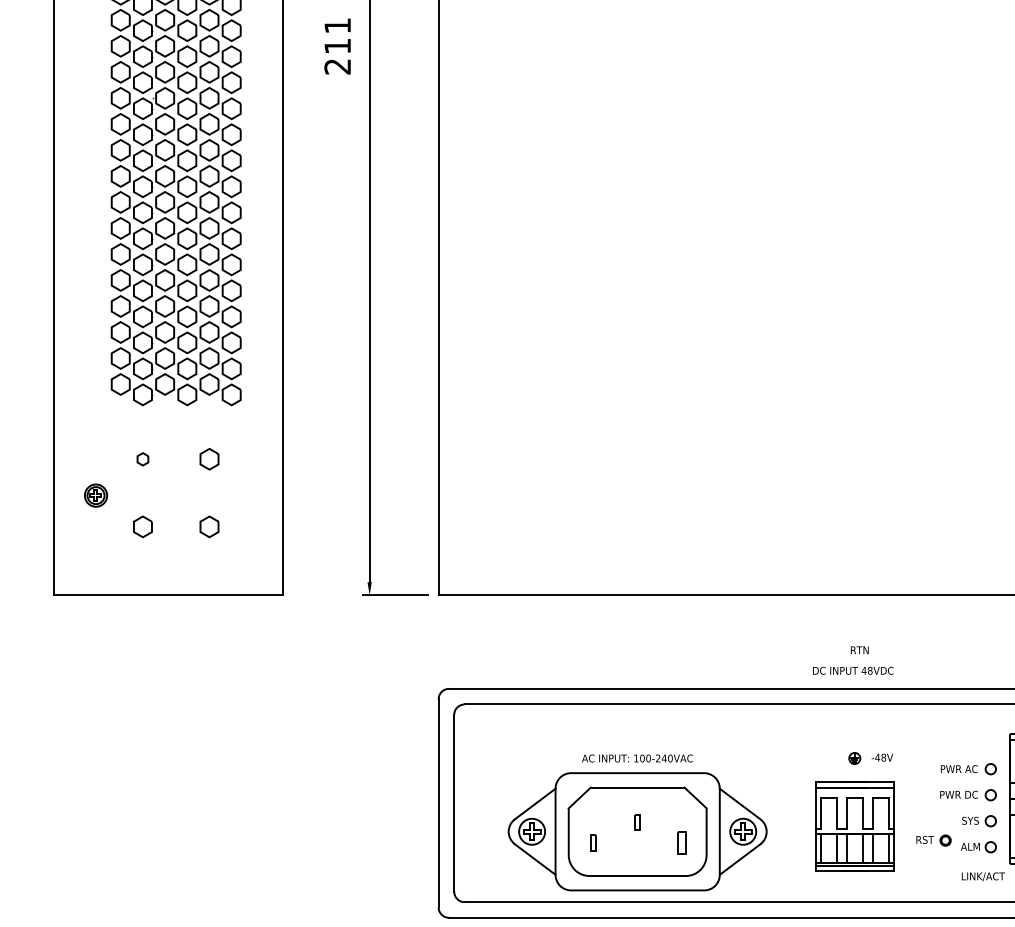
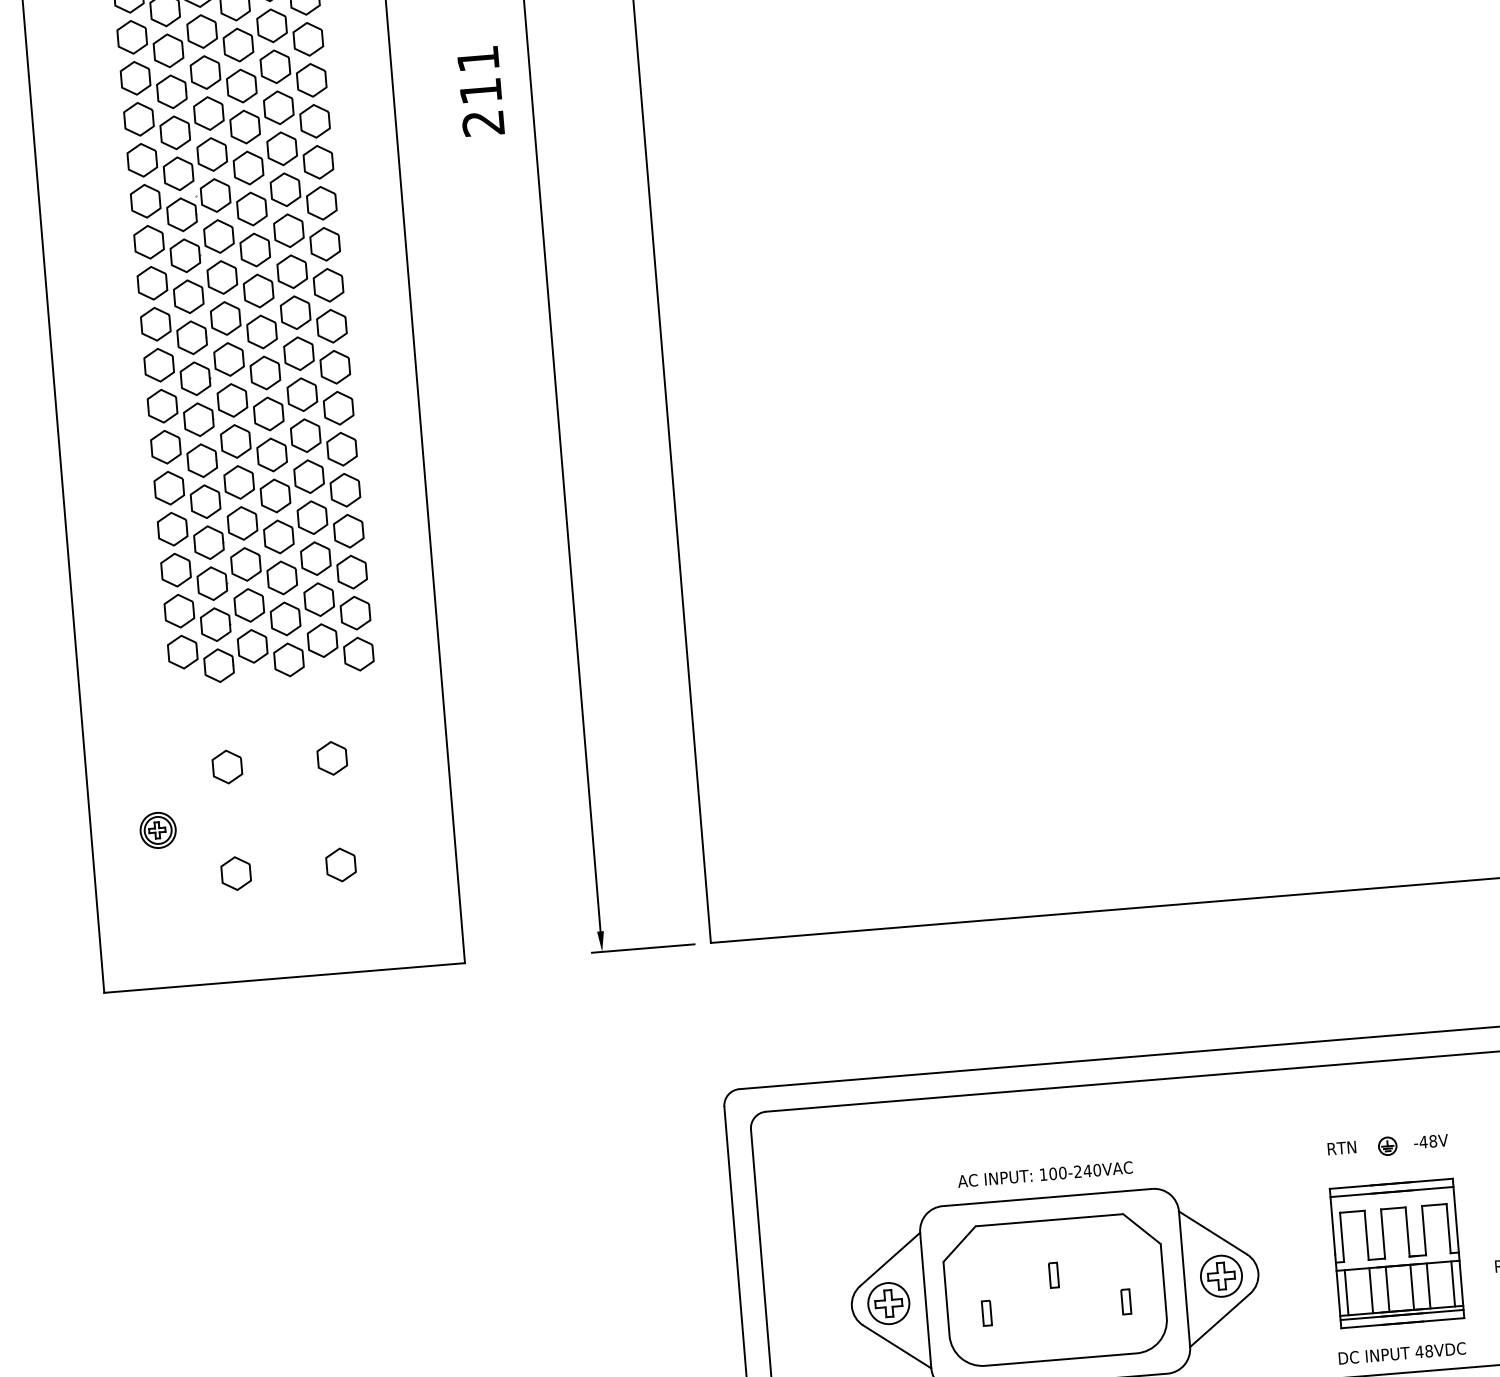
part: (142, 459) -> (226, 767), size x1.67
text: (859, 650) -> (1341, 1148), moved
text: (853, 670) -> (1402, 1352), moved
part: (681, 842) -> (1125, 1301), size x0.71

